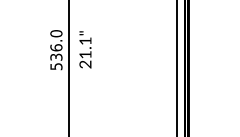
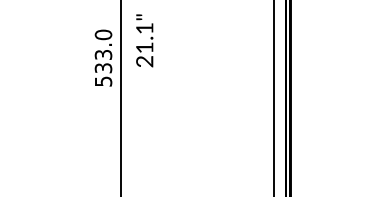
text: (56, 47) -> (103, 54), 536.0 -> 533.0
text: (85, 49) -> (144, 40), moved

